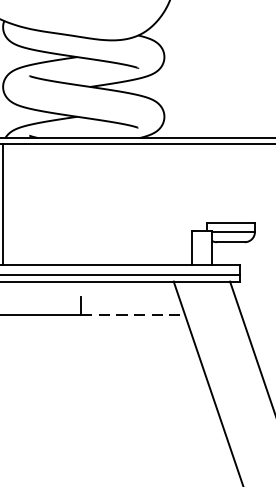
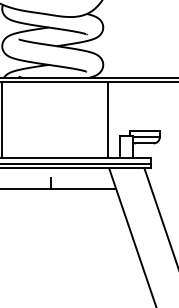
line: (172, 204) -> (108, 119), added
line: (134, 314) -> (84, 188), dashed -> solid

